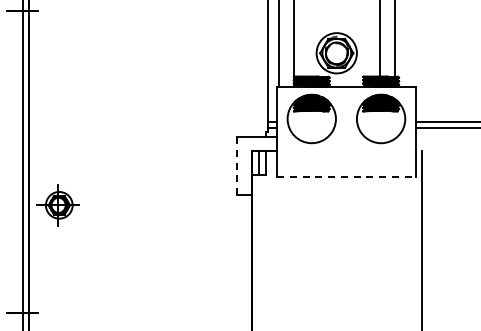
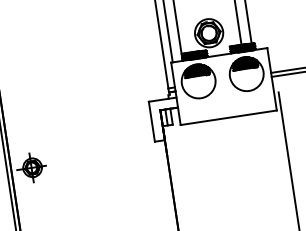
line: (237, 165) -> (152, 121), dashed -> solid
line: (346, 176) -> (228, 117), dashed -> solid

